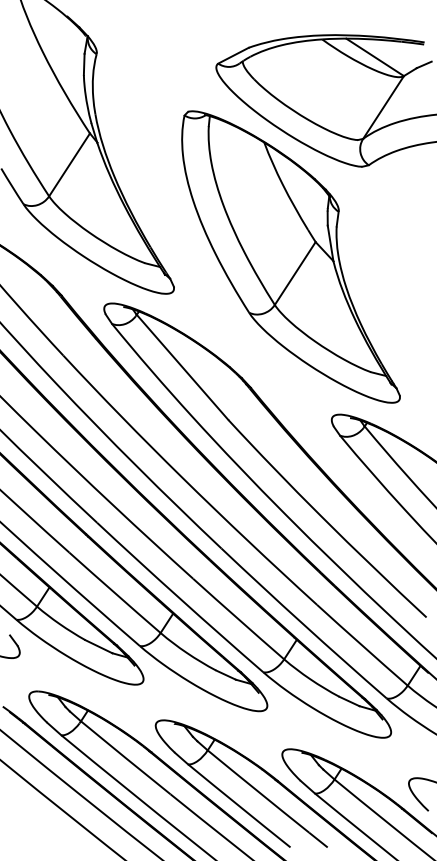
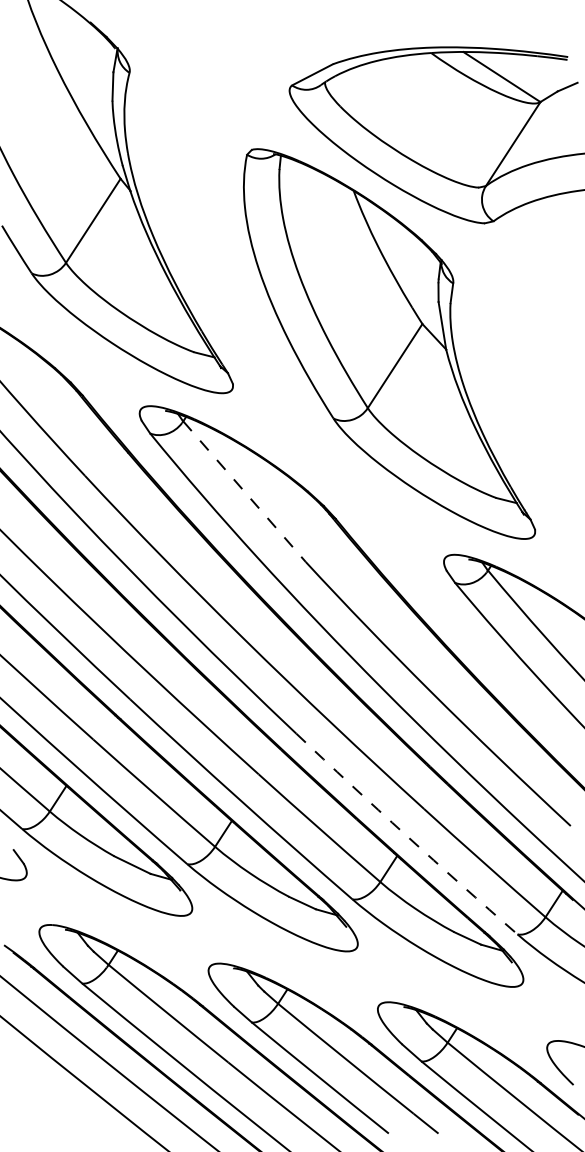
line: (182, 368) -> (244, 492), solid -> dashed
arc: (303, 624) -> (405, 835), solid -> dashed

